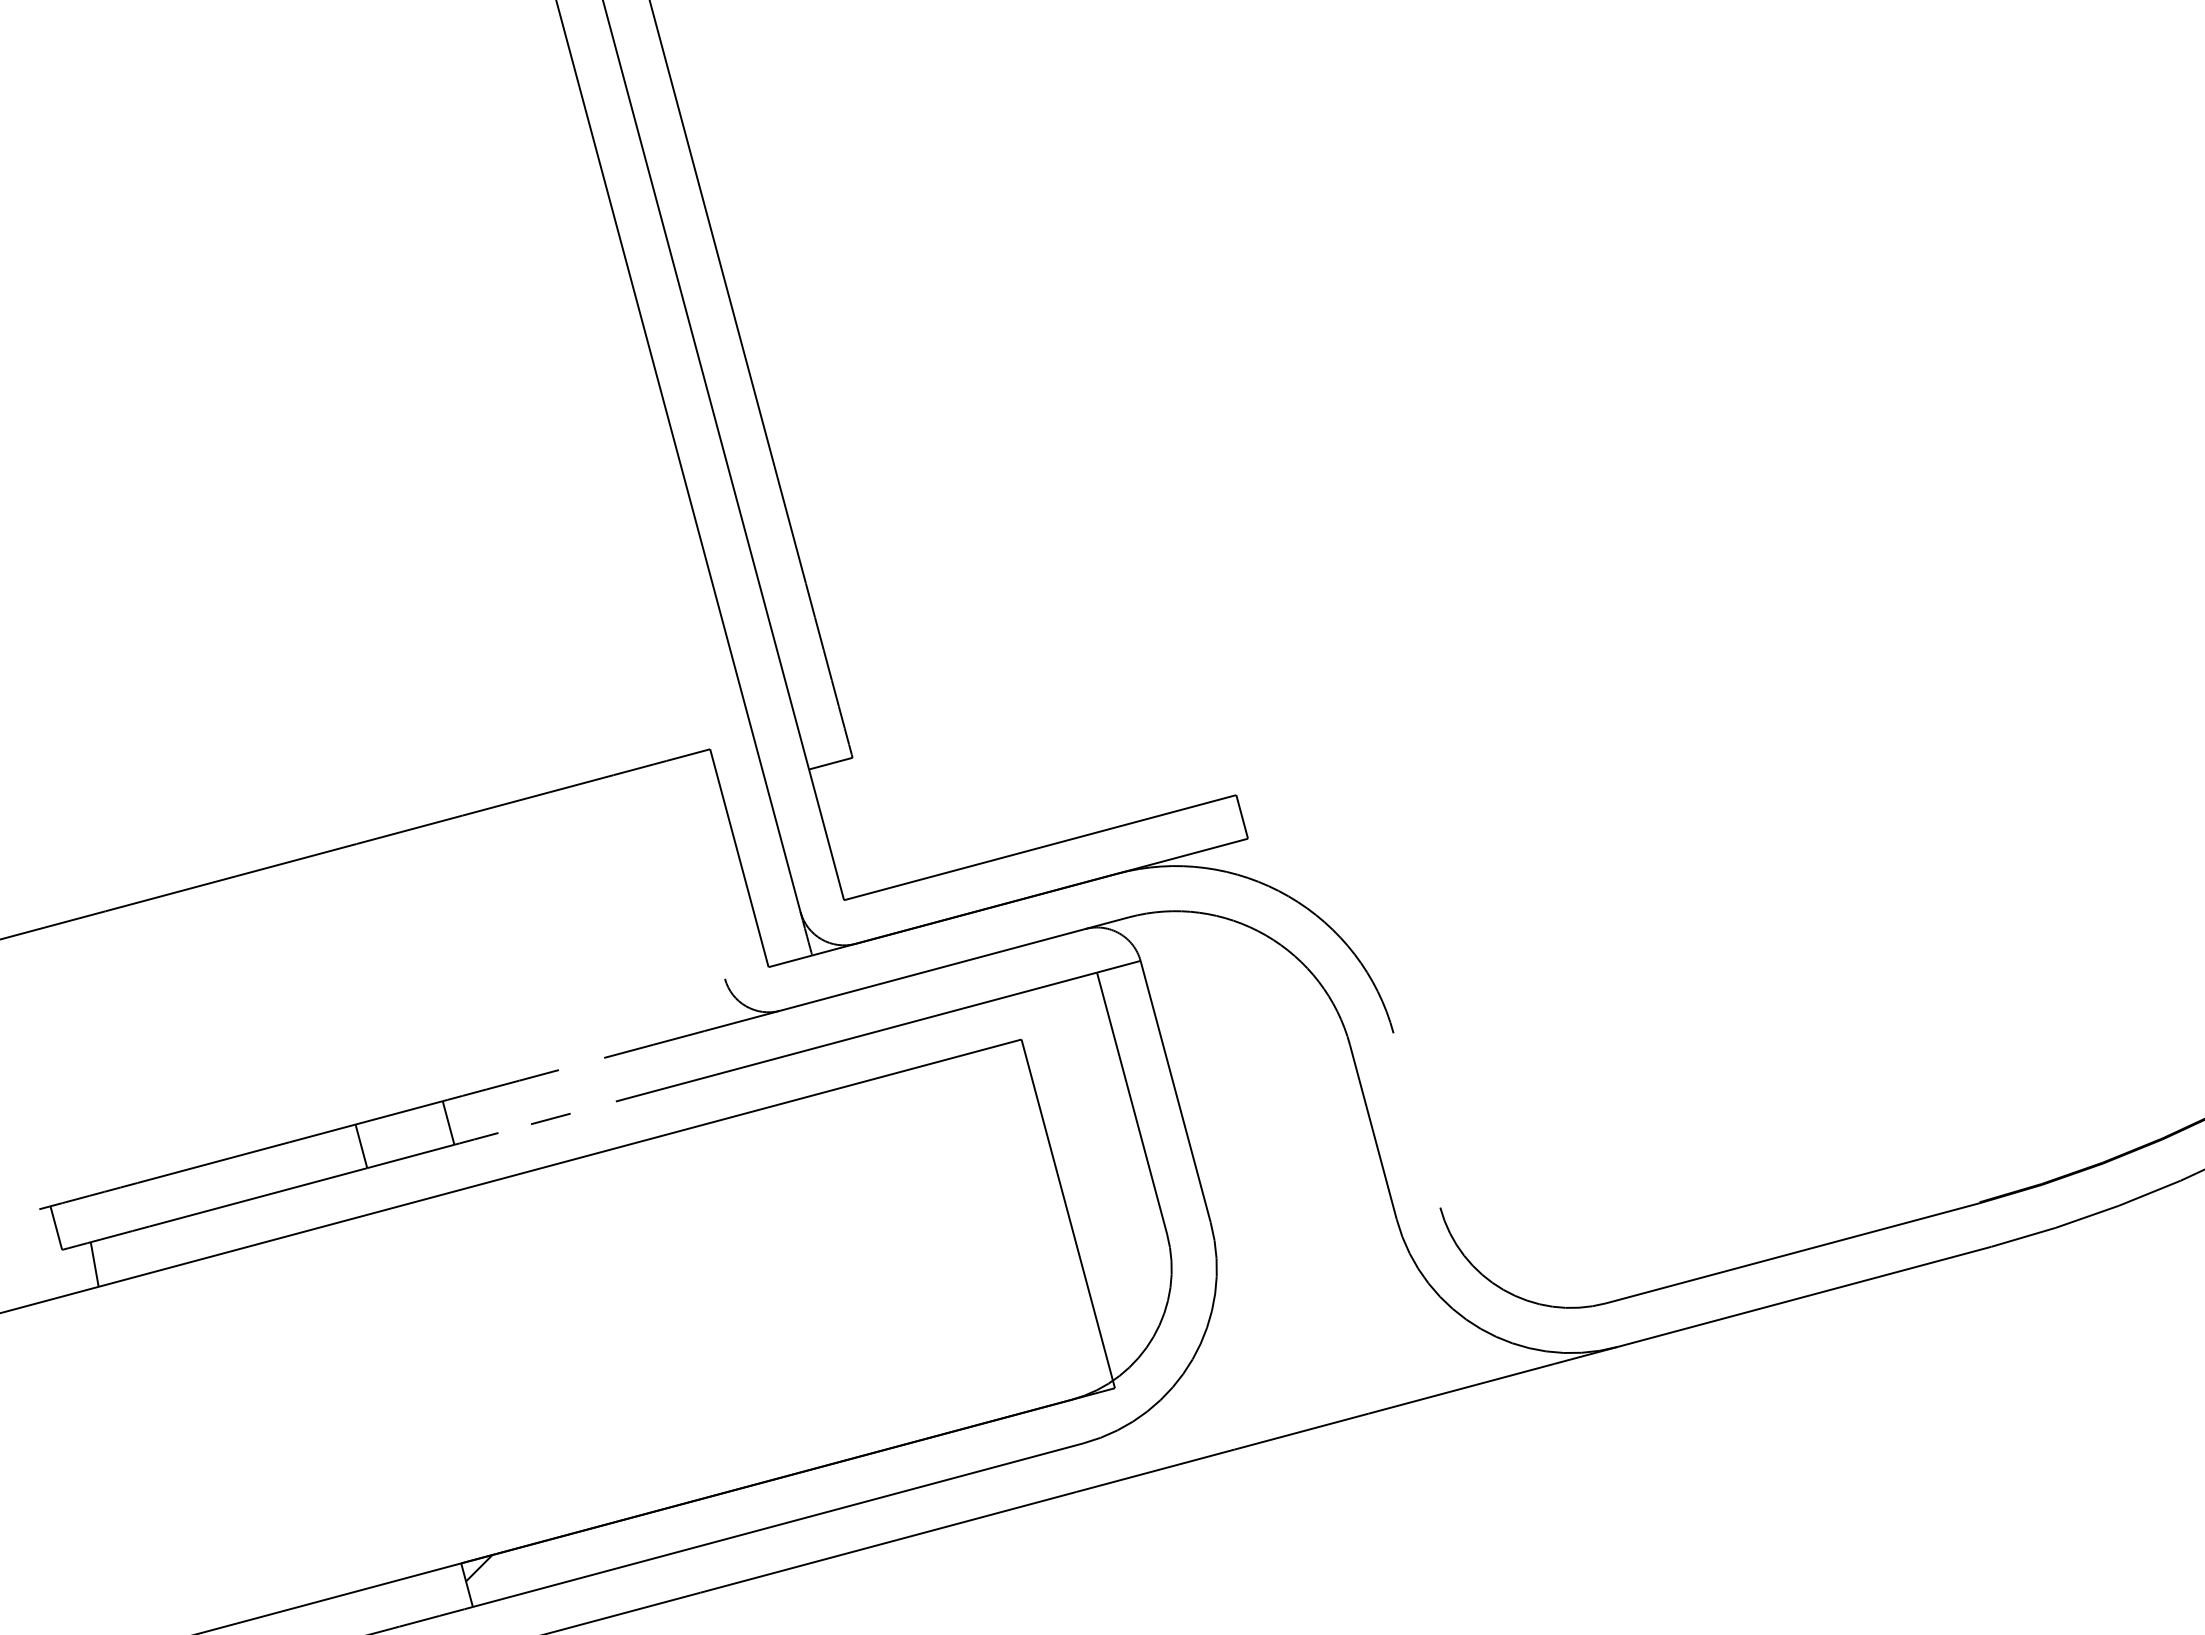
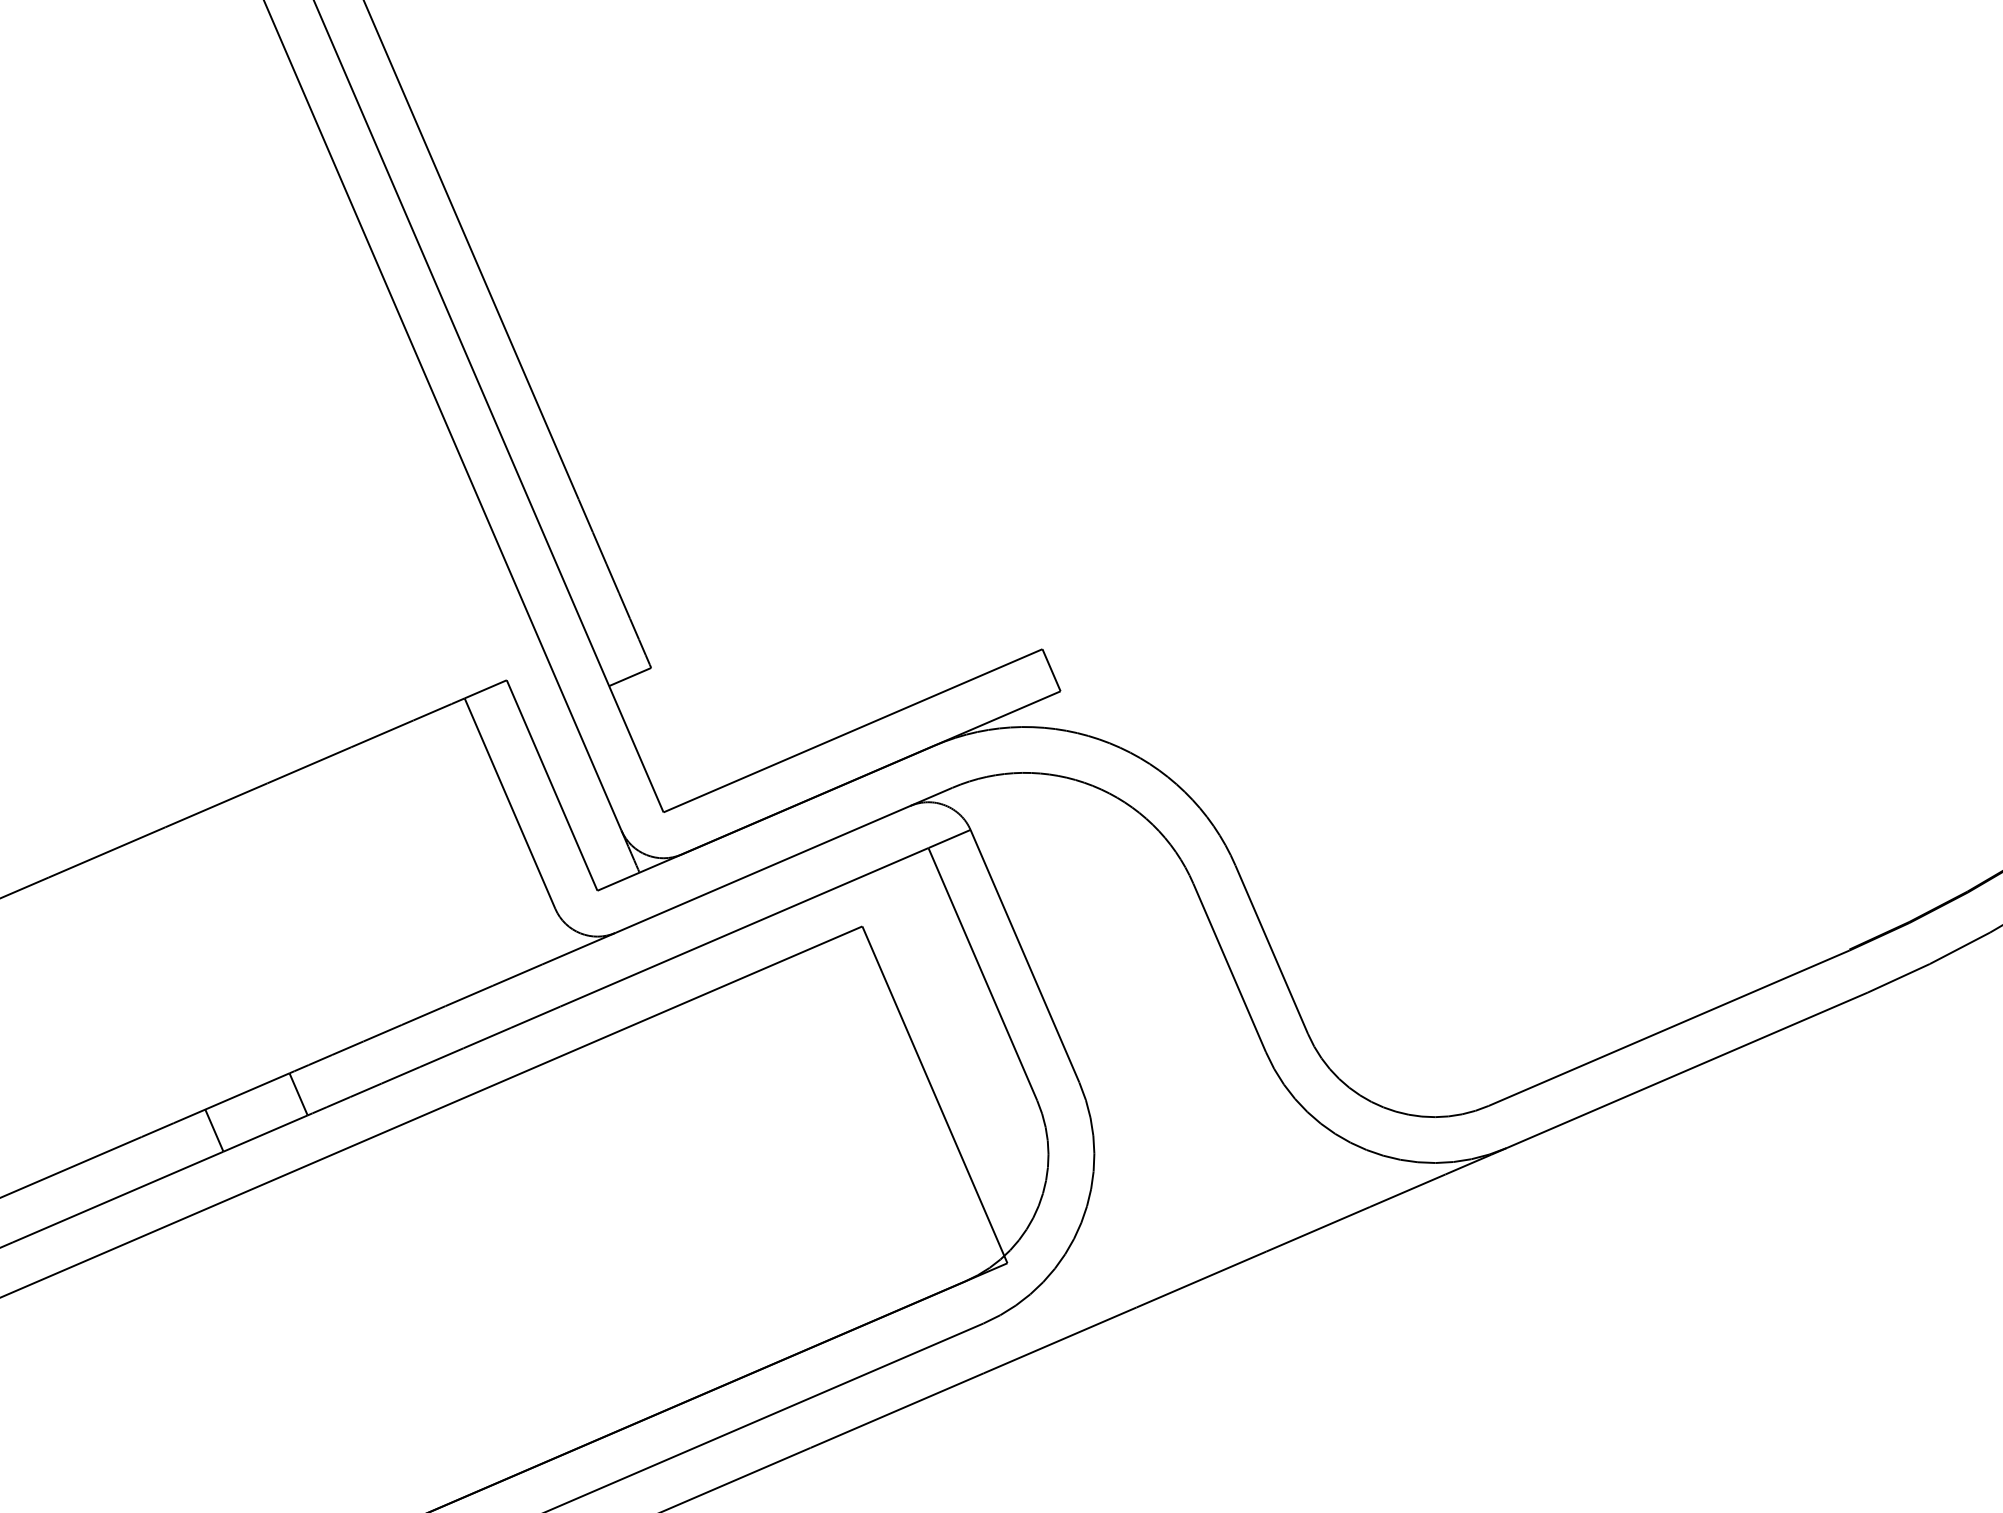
line: (695, 869) -> (509, 803), added
line: (581, 1063) -> (423, 1015), added
line: (592, 1107) -> (441, 1057), added
line: (1416, 1120) -> (1271, 949), added
line: (514, 1128) -> (365, 1090), added

